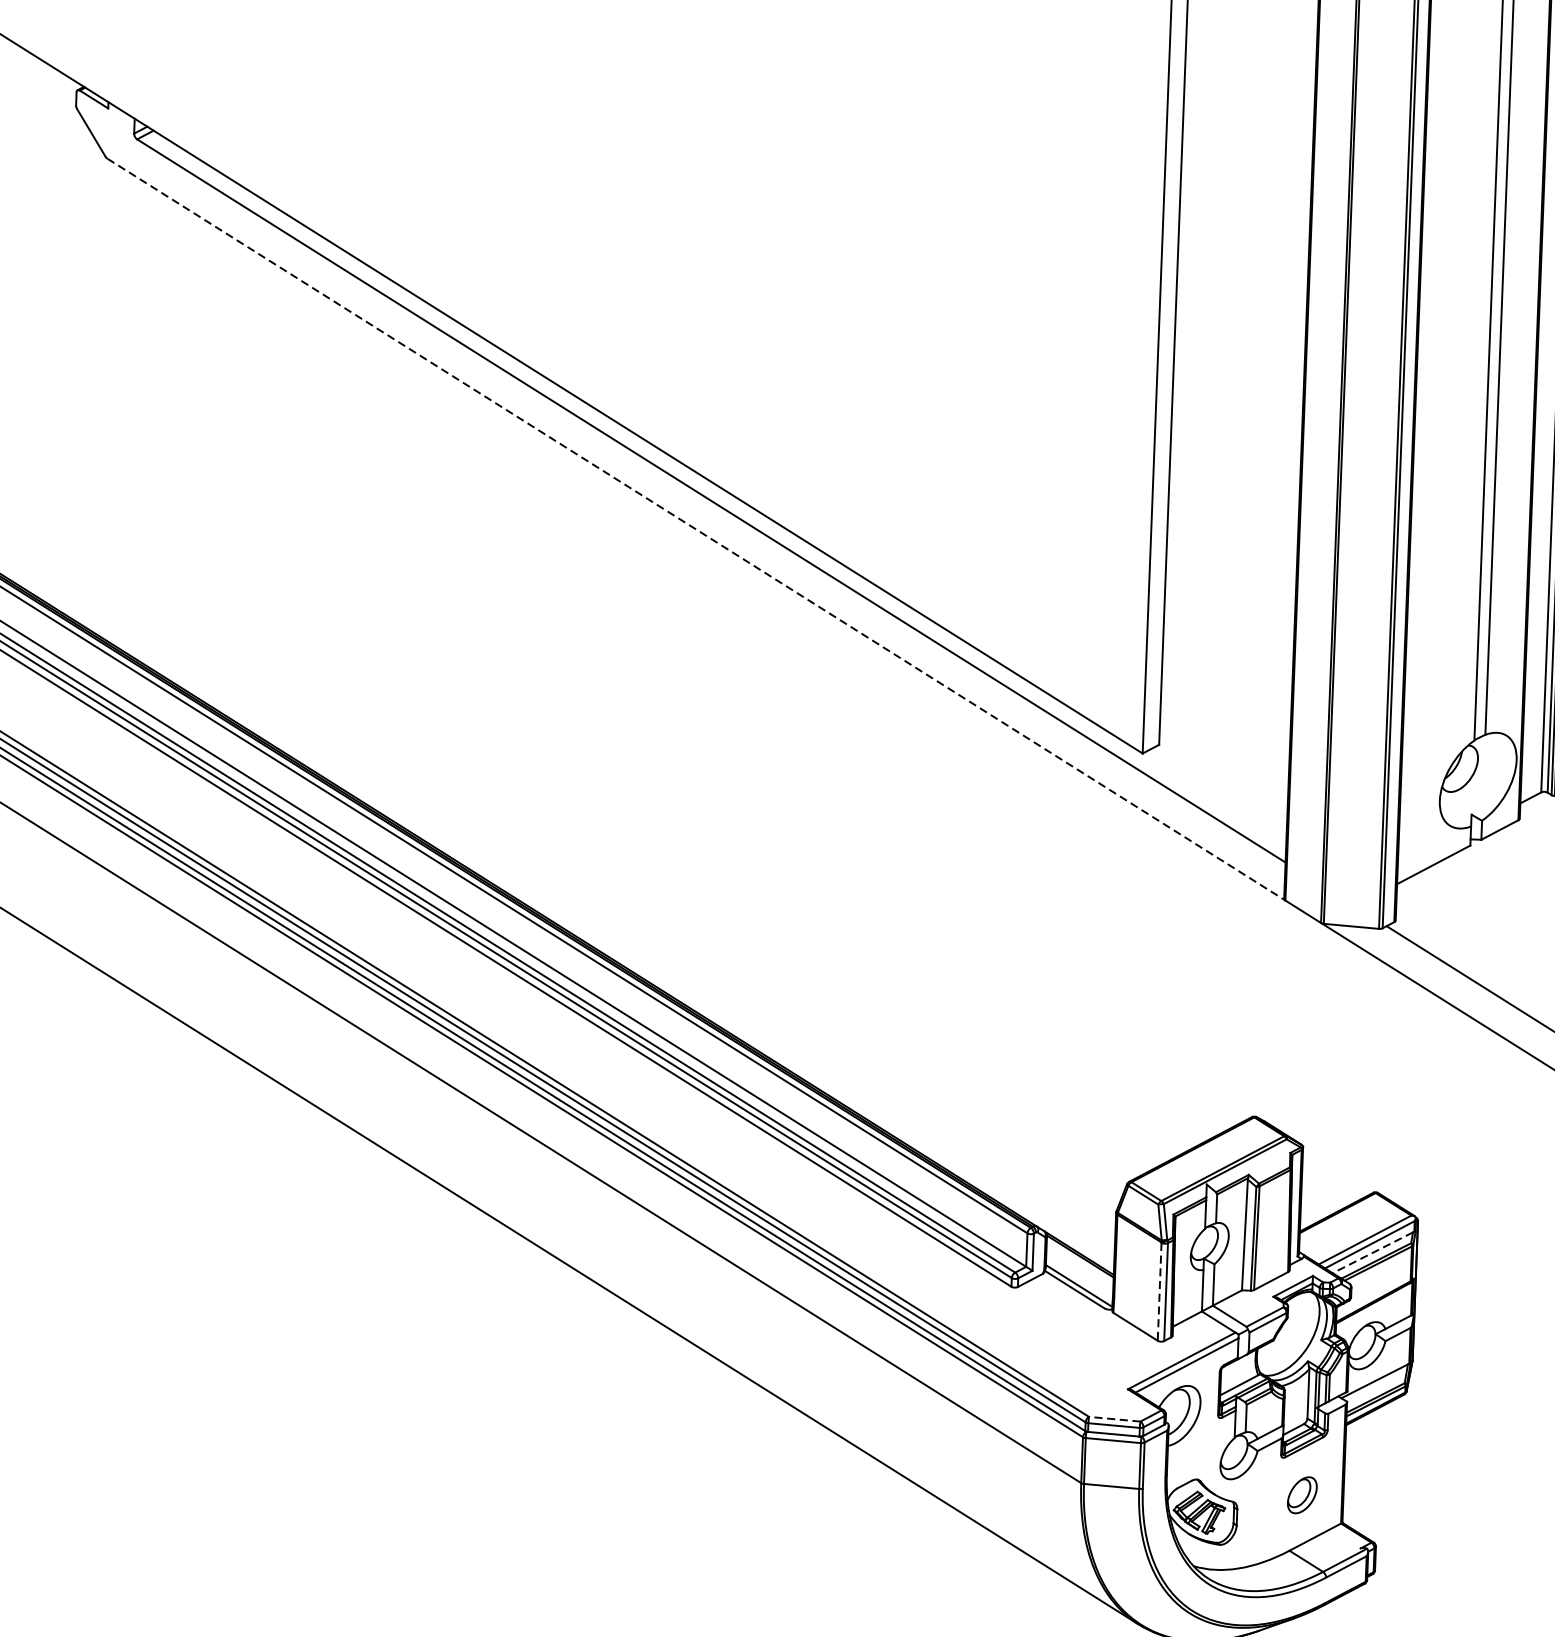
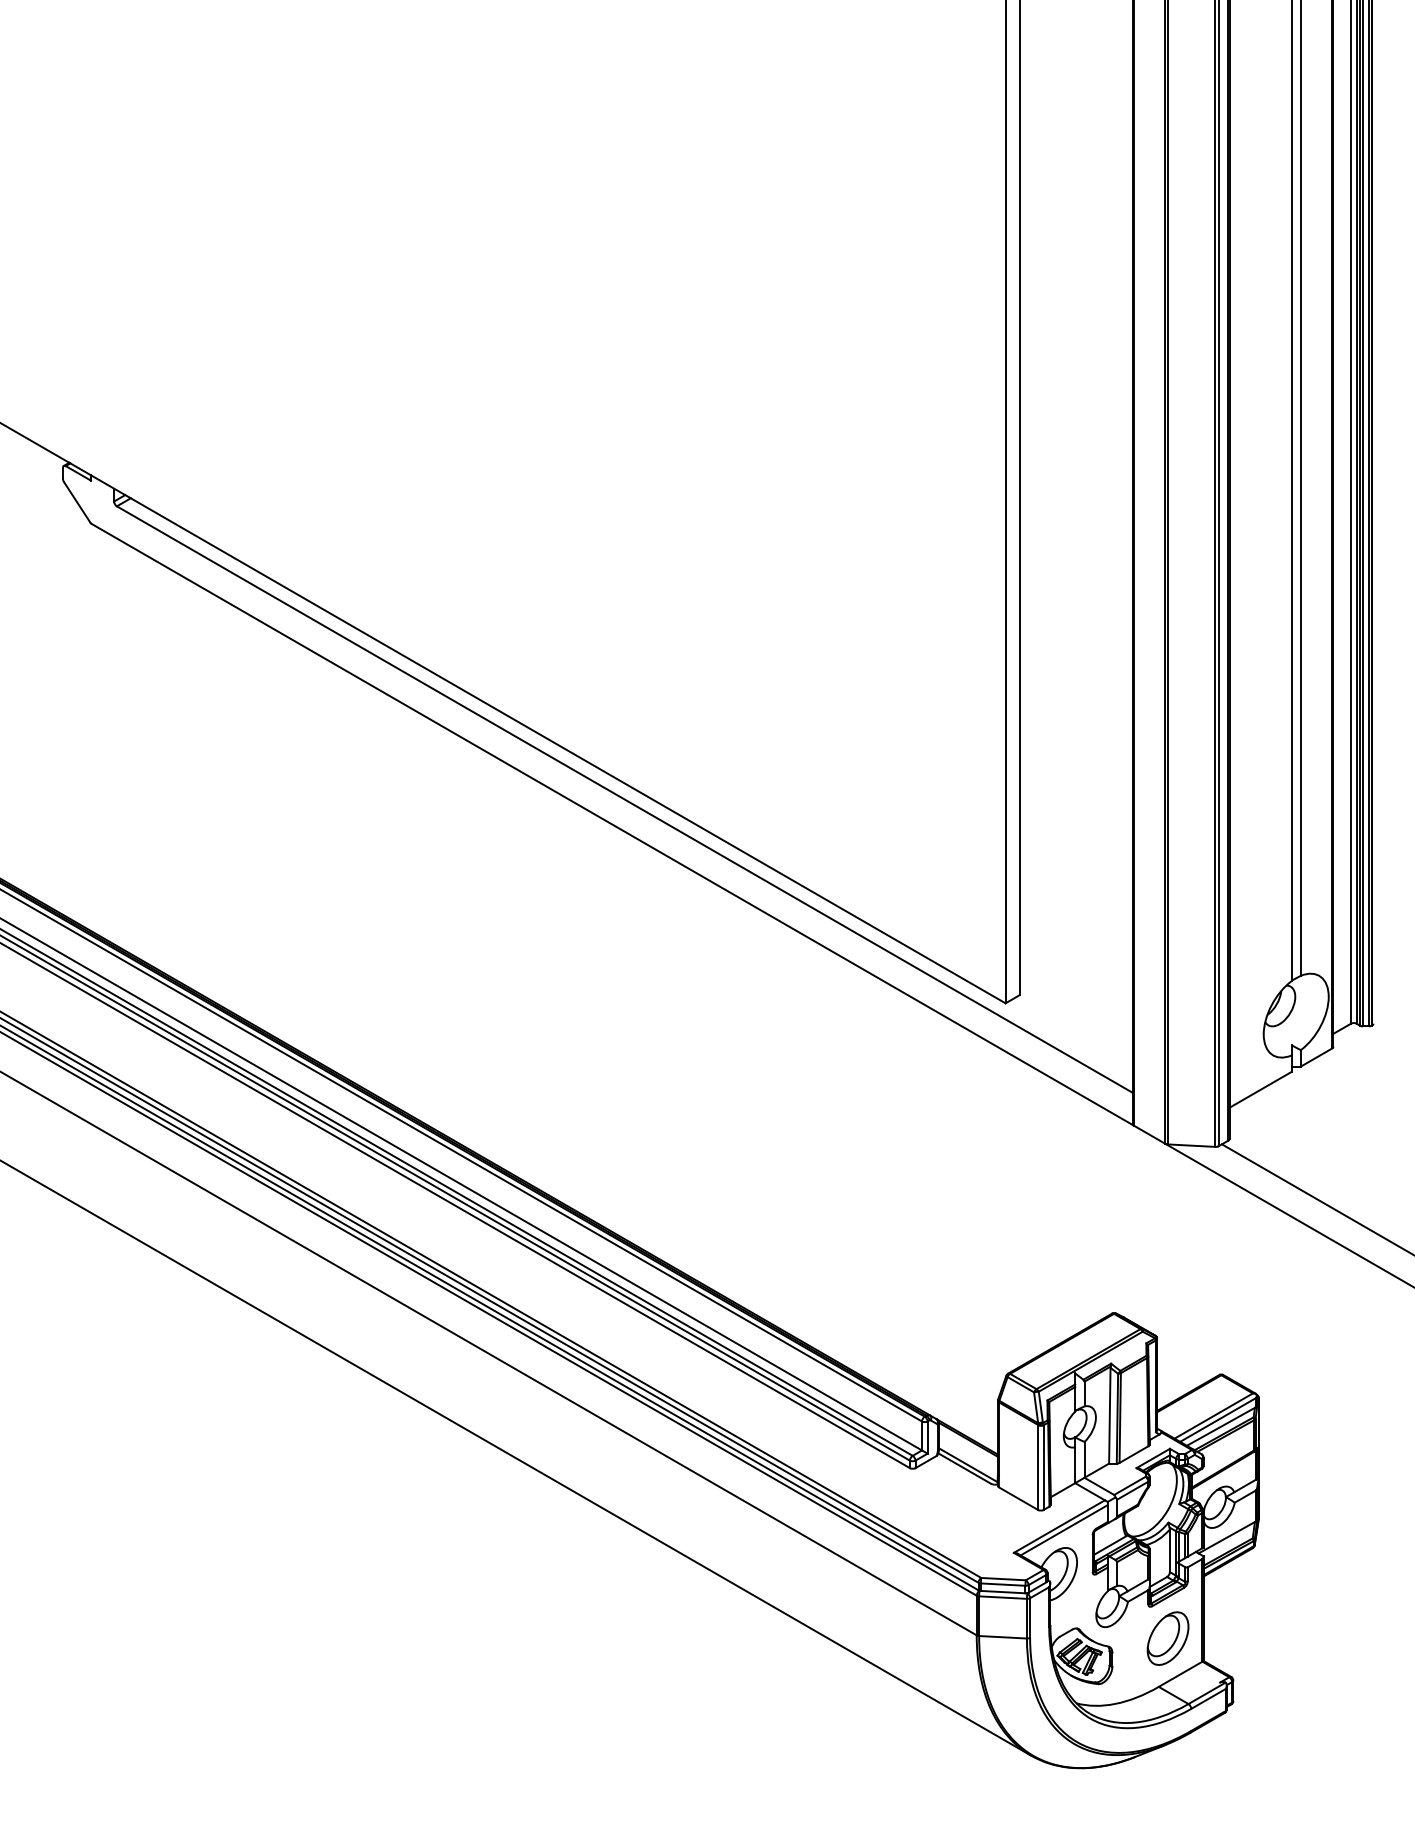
line: (697, 530) -> (613, 825), dashed -> solid
line: (1372, 1252) -> (1220, 1426), dashed -> solid
line: (1160, 1292) -> (1038, 1468), dashed -> solid
line: (1114, 1419) -> (1003, 1579), dashed -> solid
part: (1301, 1495) -> (1167, 1638), size x1.67

